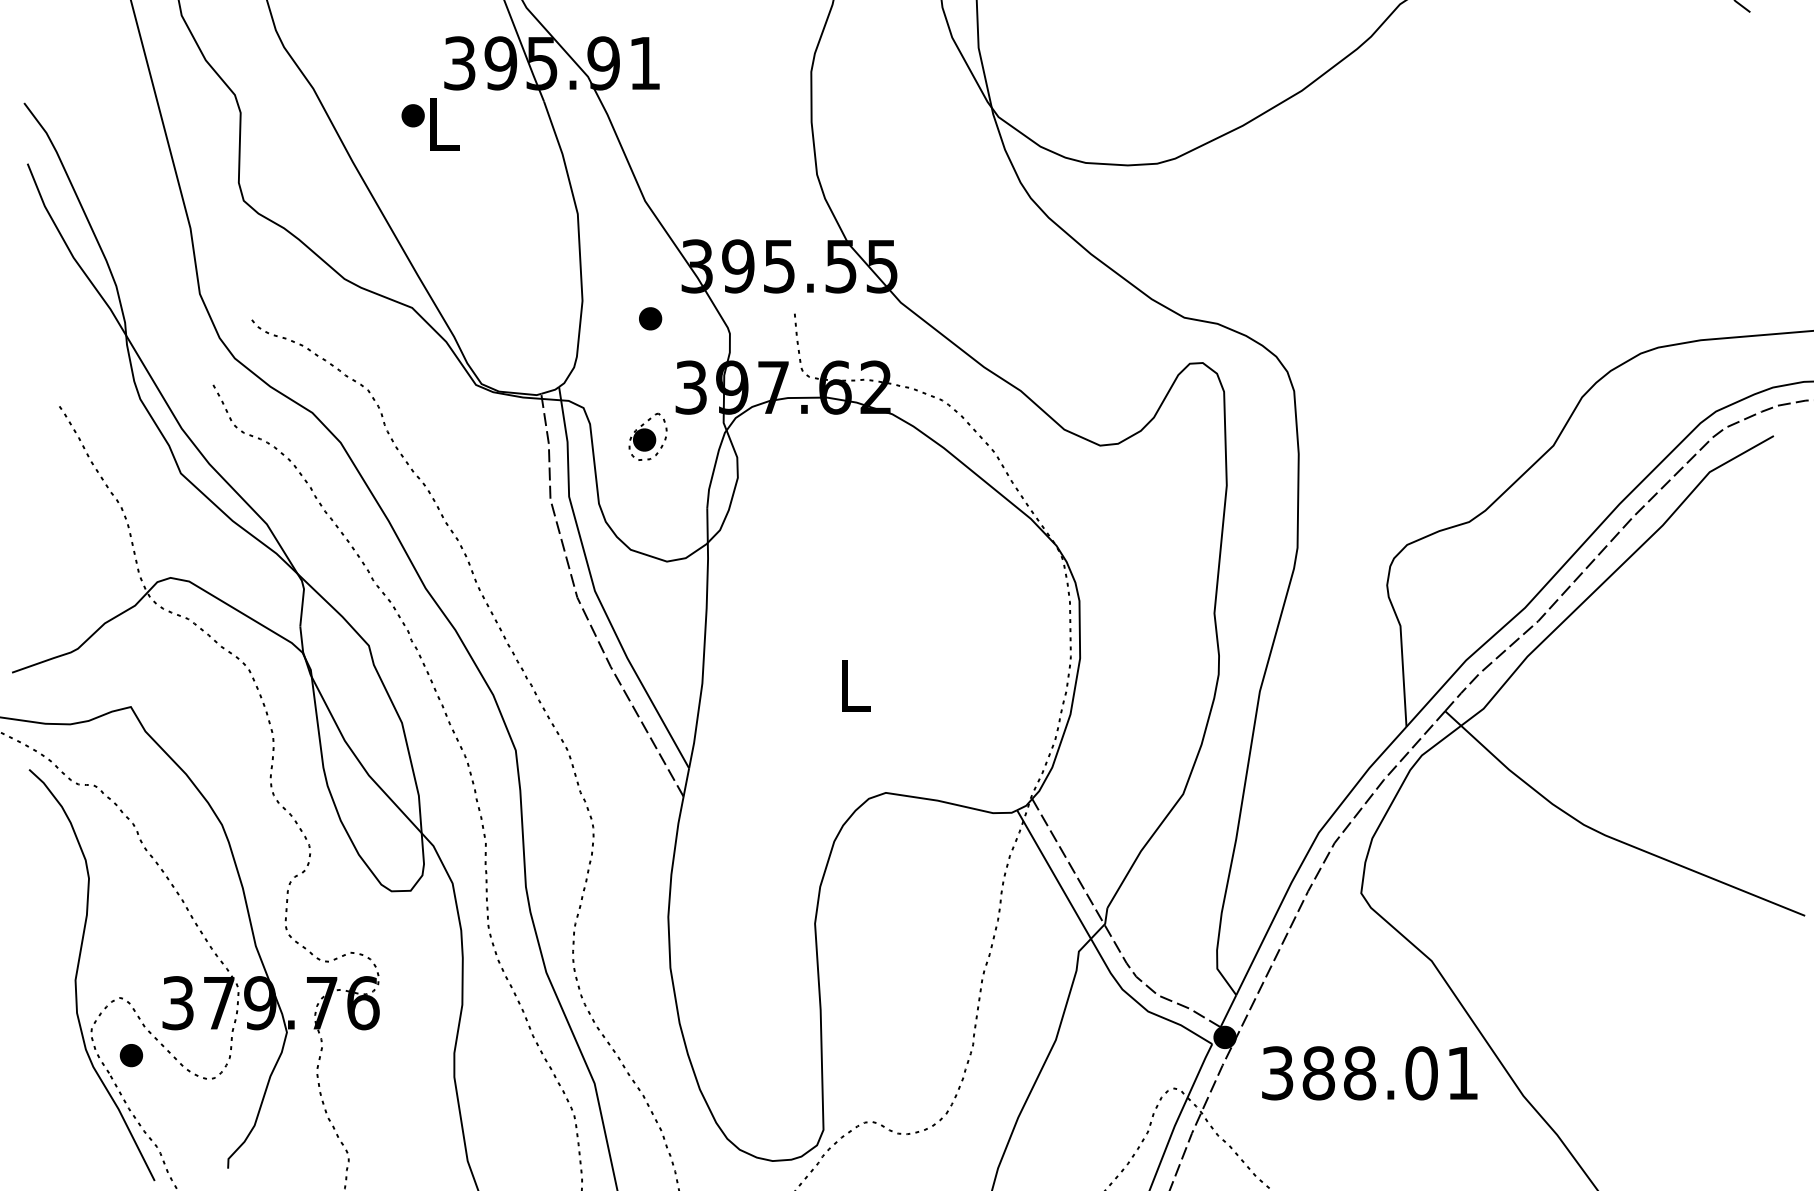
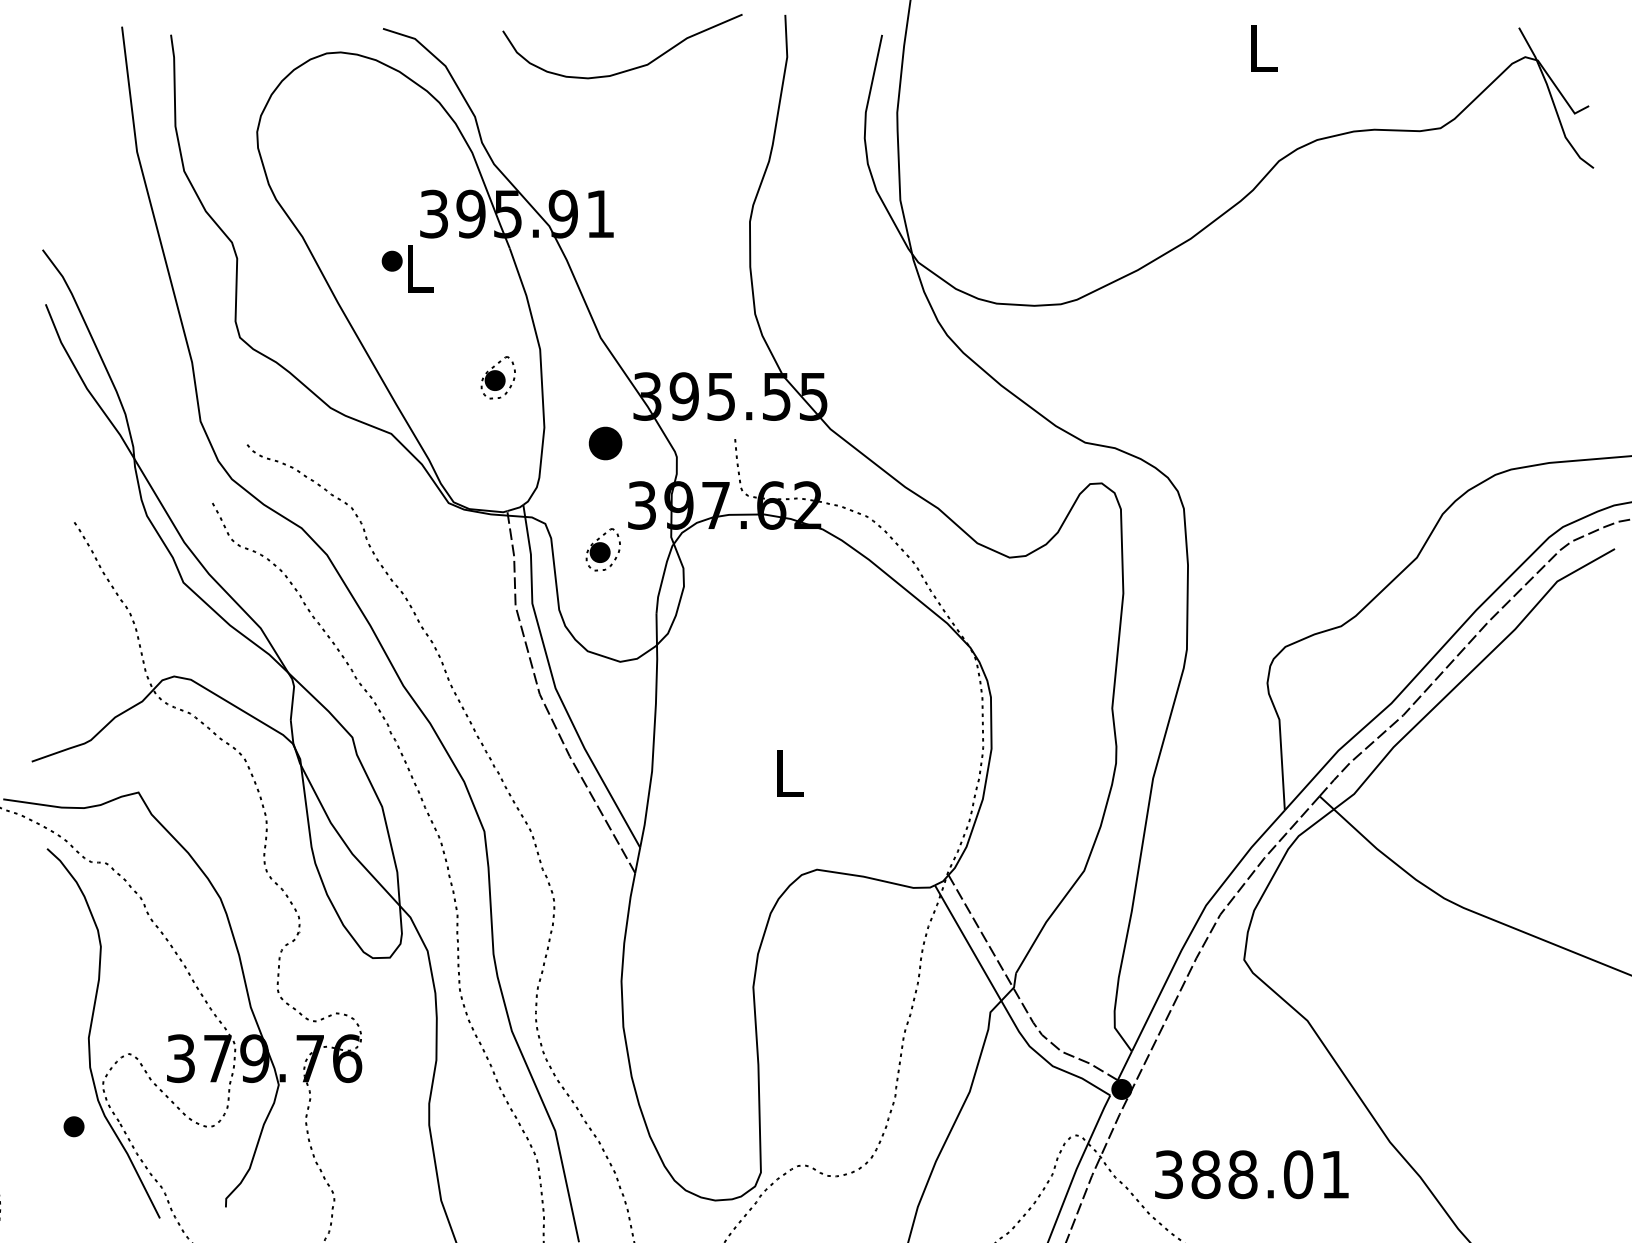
part: (530, 245) -> (497, 377), added
part: (650, 318) -> (605, 443), size x1.6
part: (130, 1055) -> (73, 1126), moved
text: (1369, 1073) -> (1251, 1174), moved

